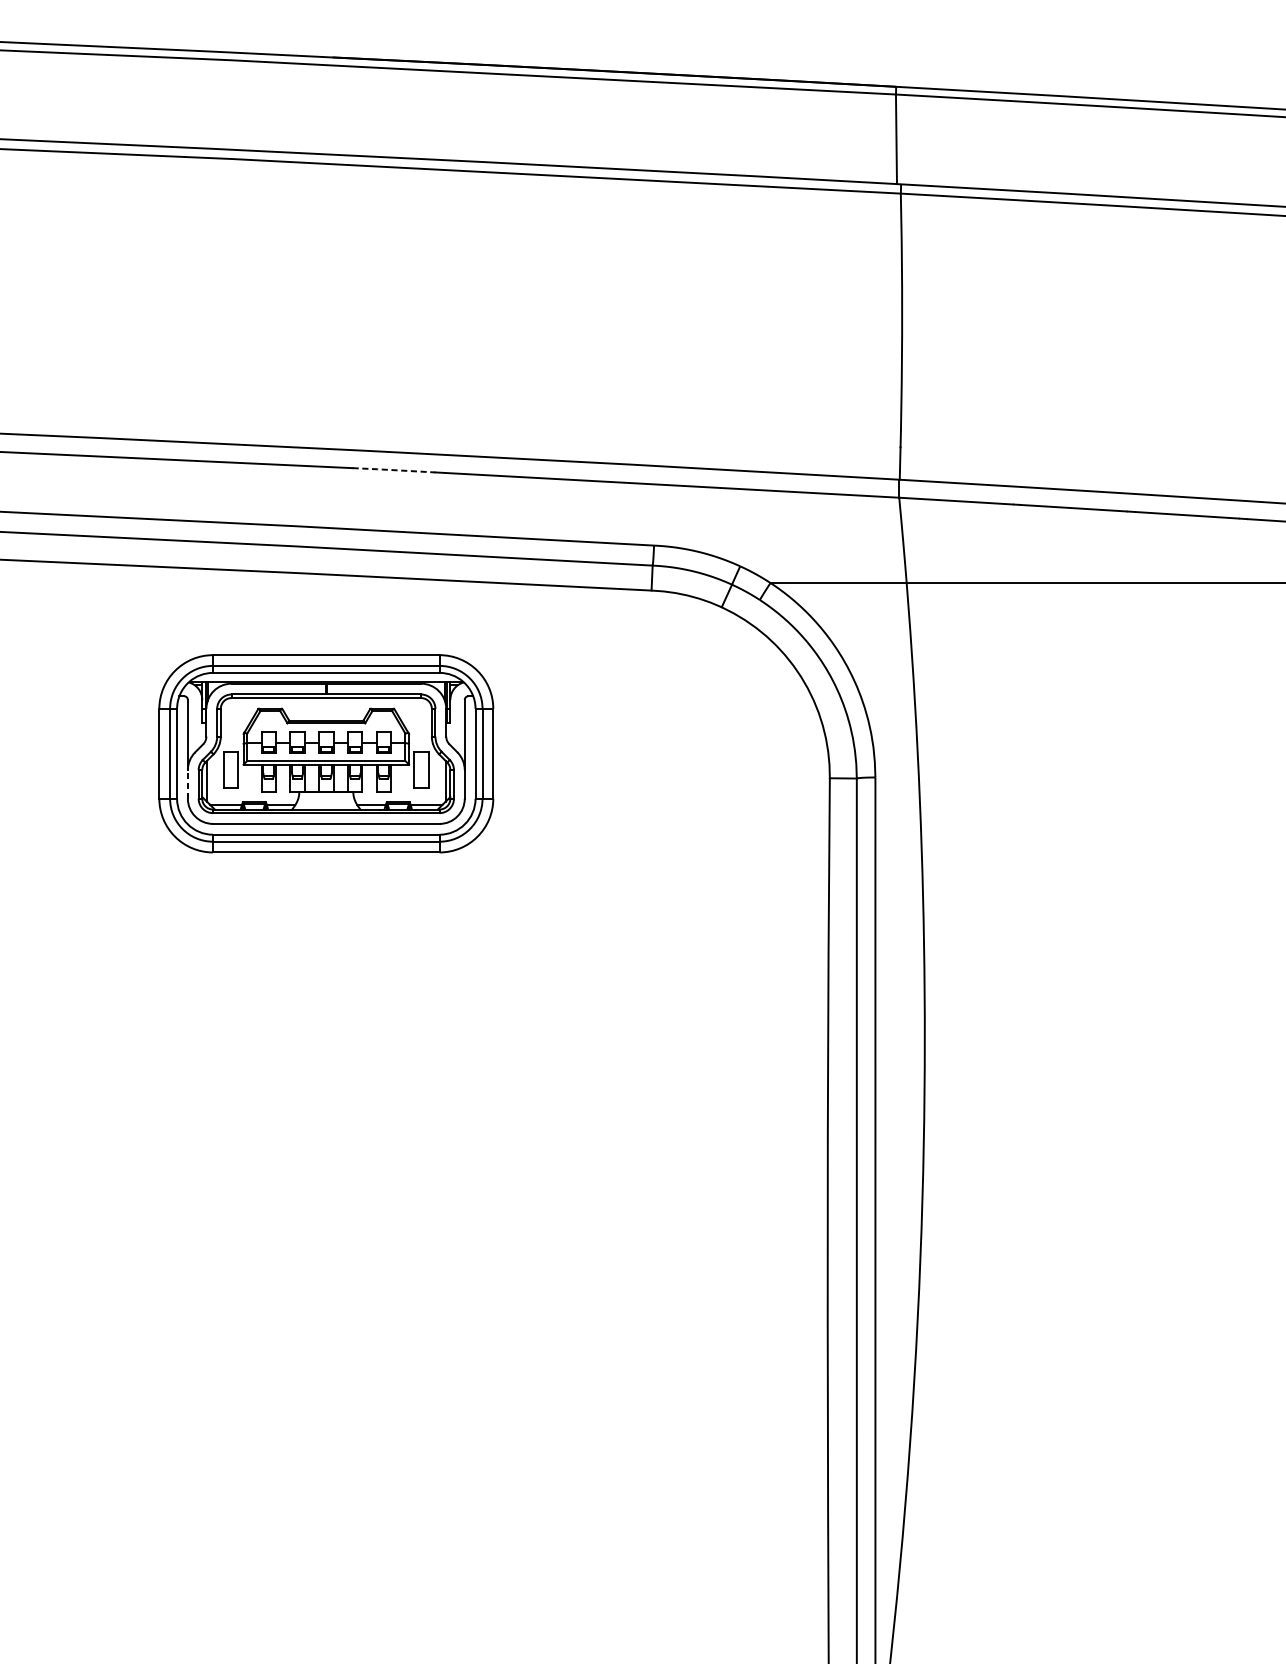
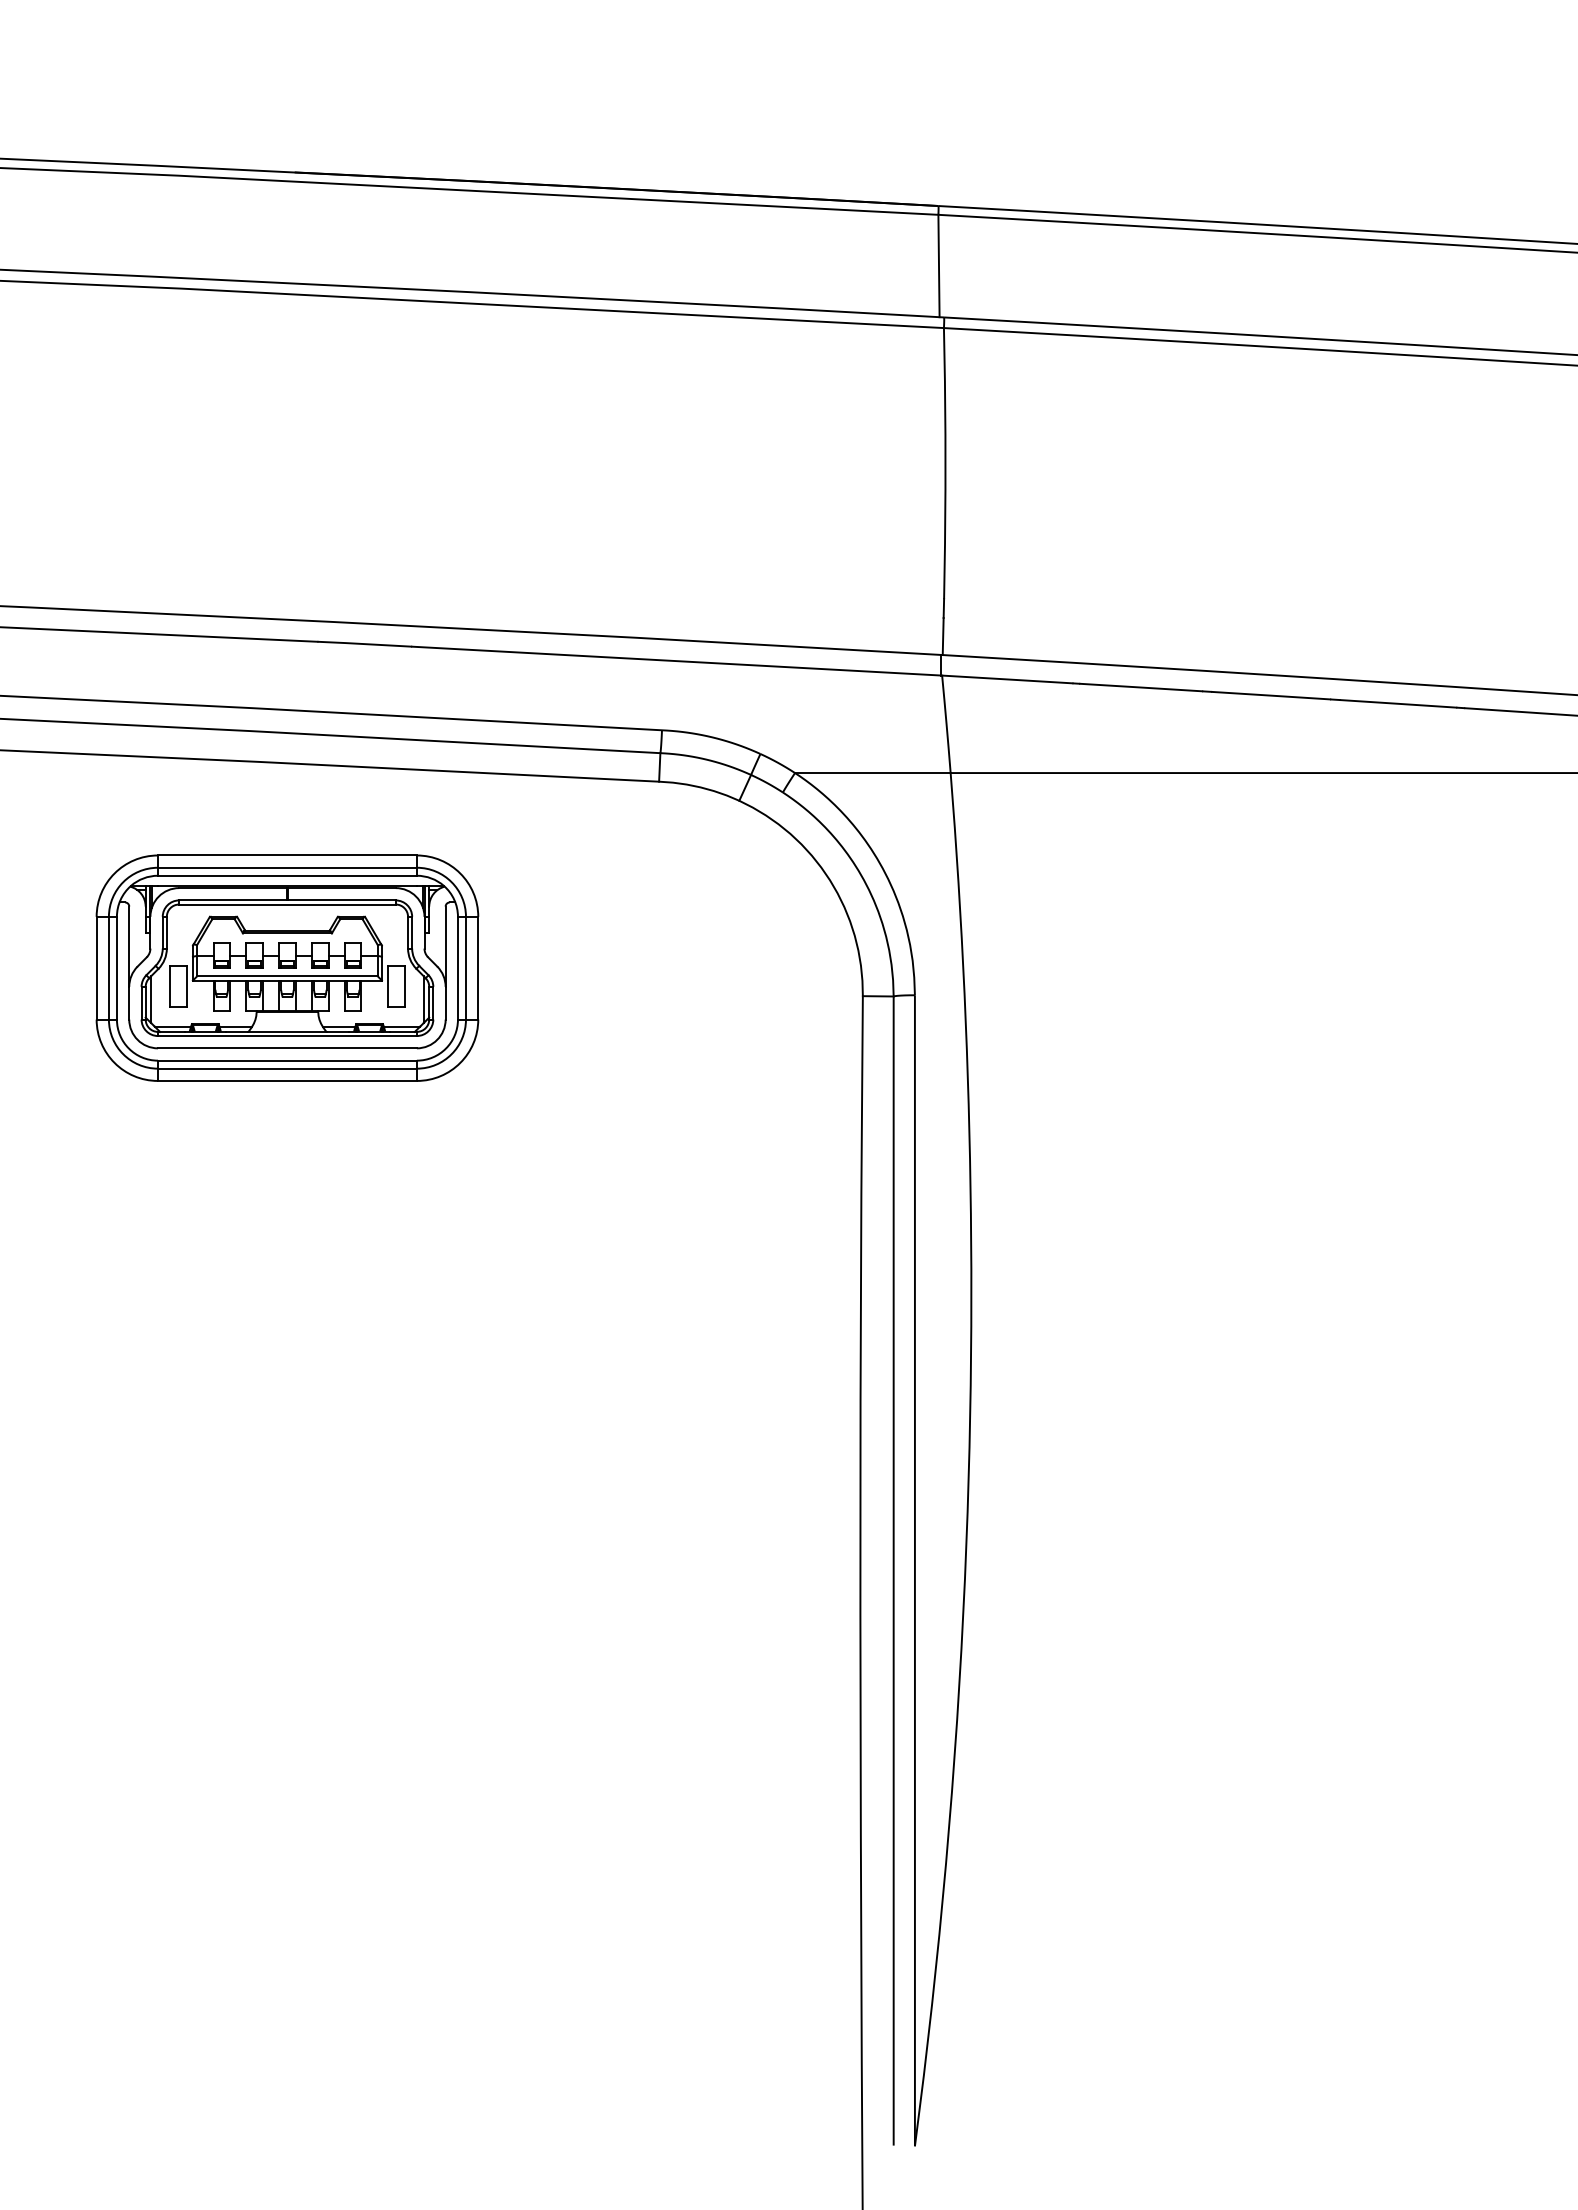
line: (393, 470) -> (364, 644), dashed -> solid
line: (188, 783) -> (129, 1002), dashed -> solid

